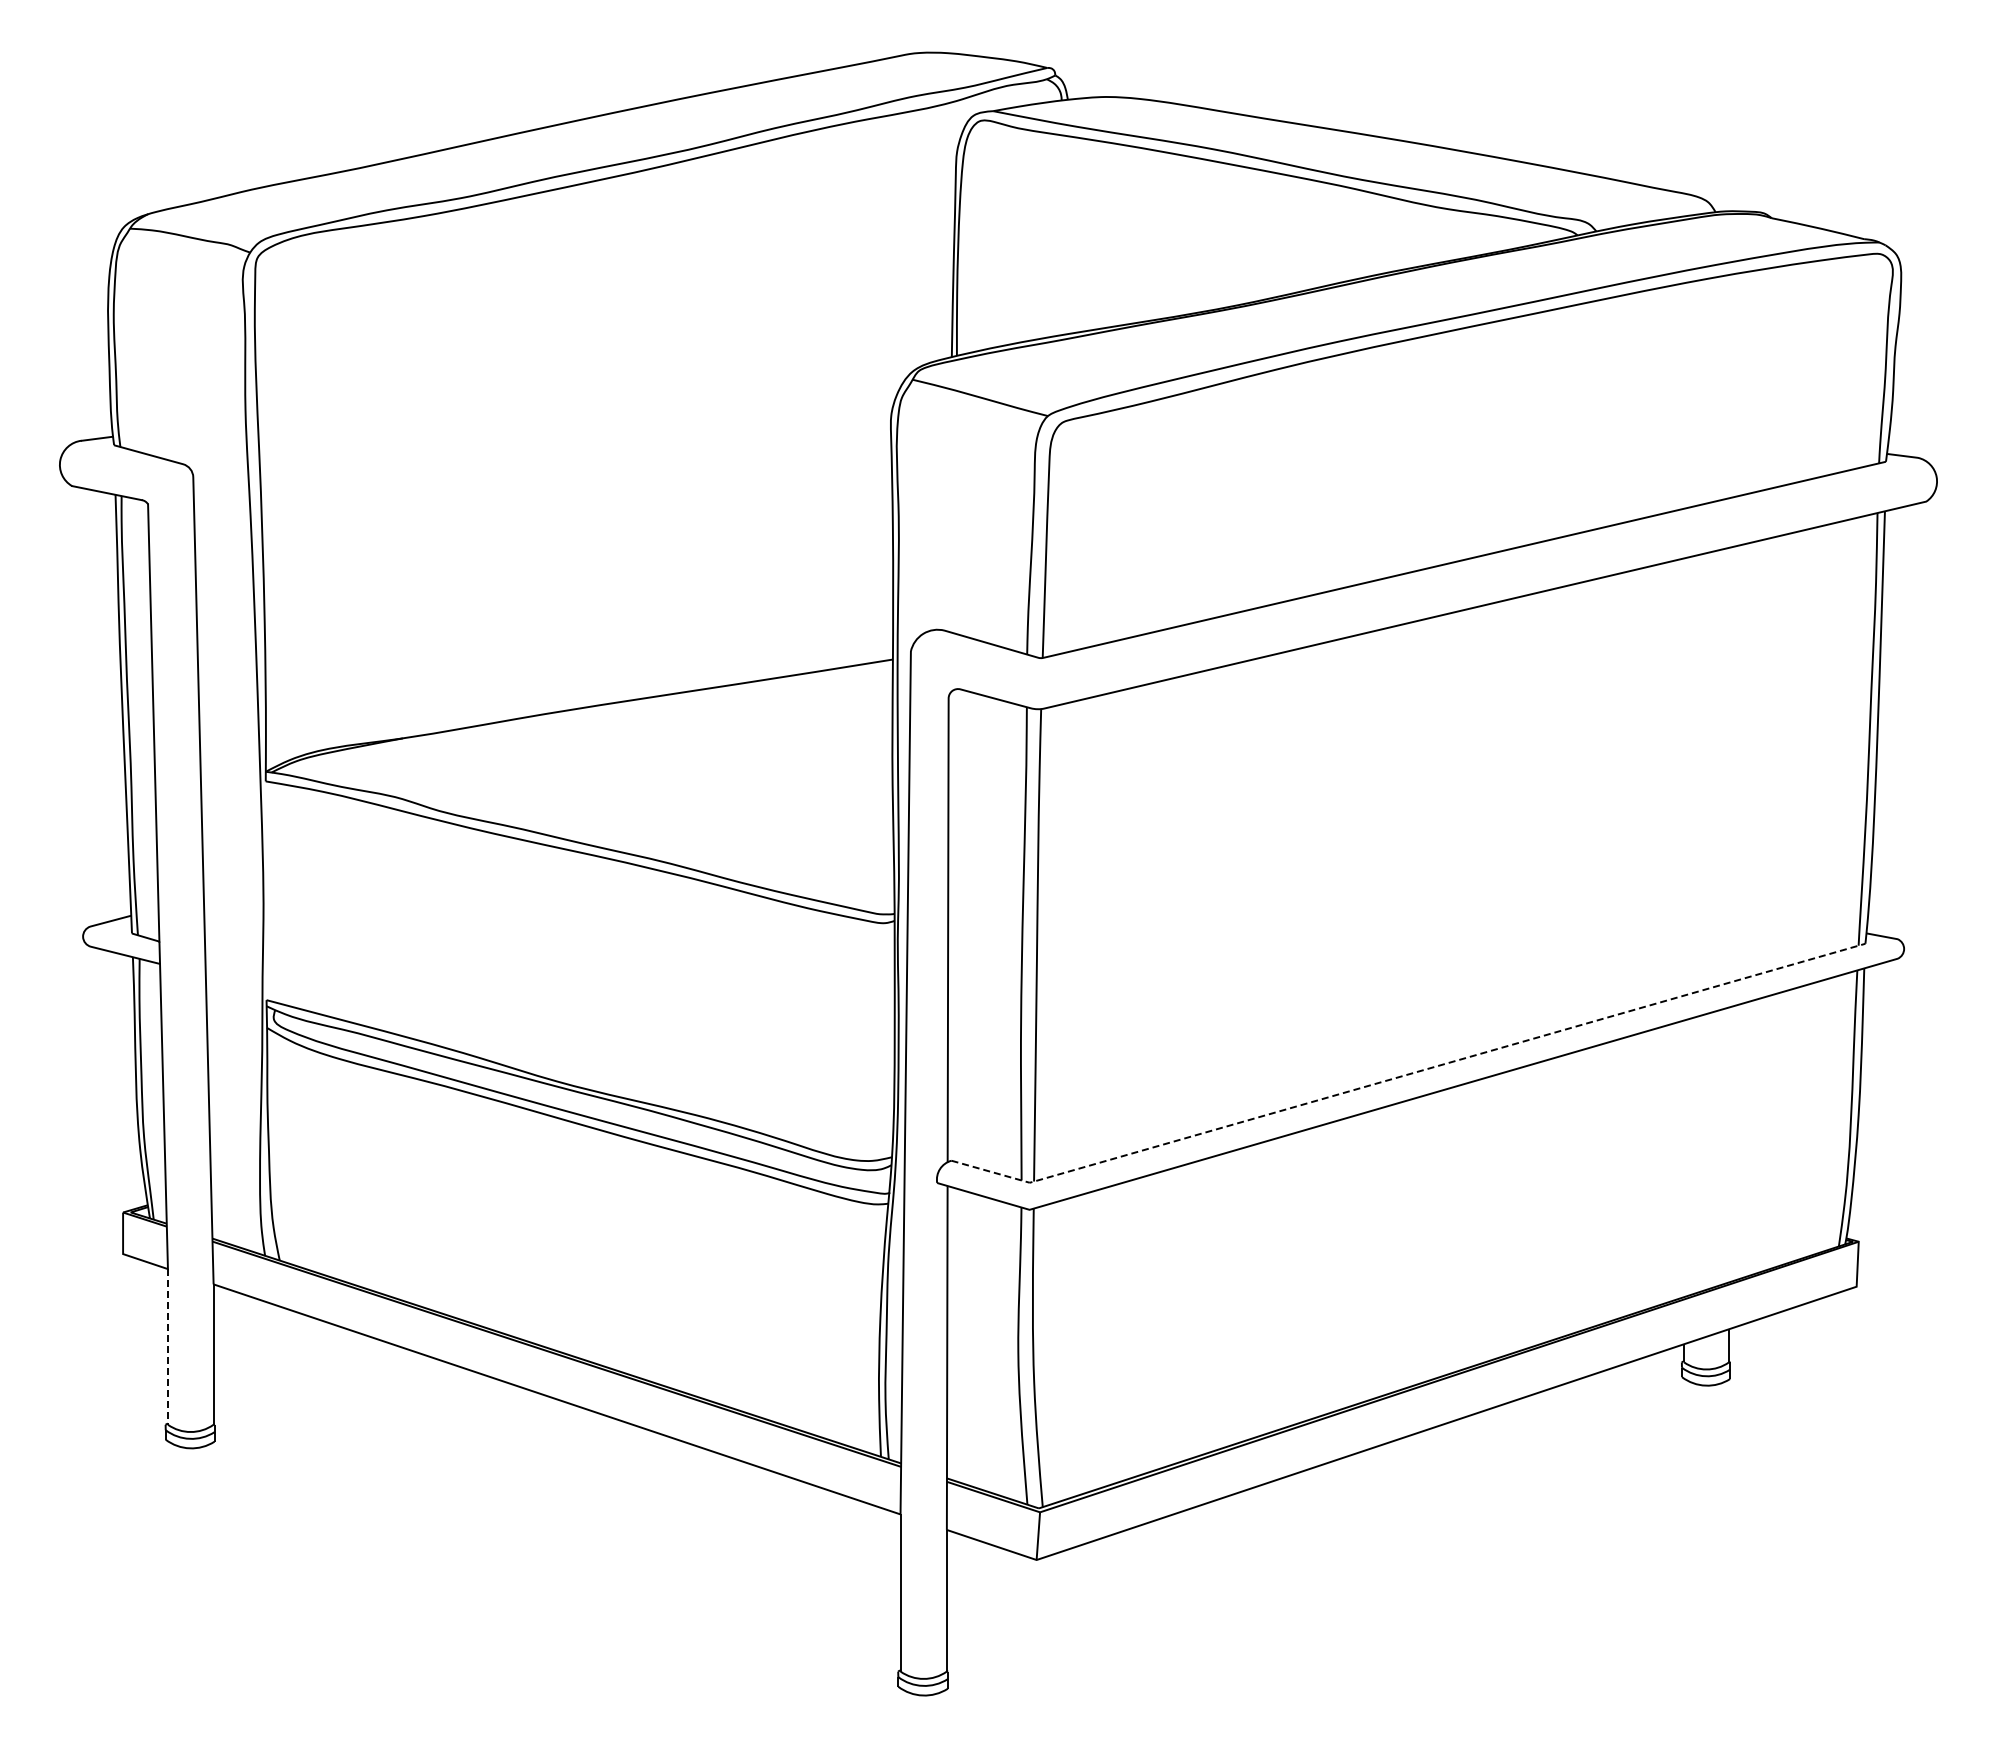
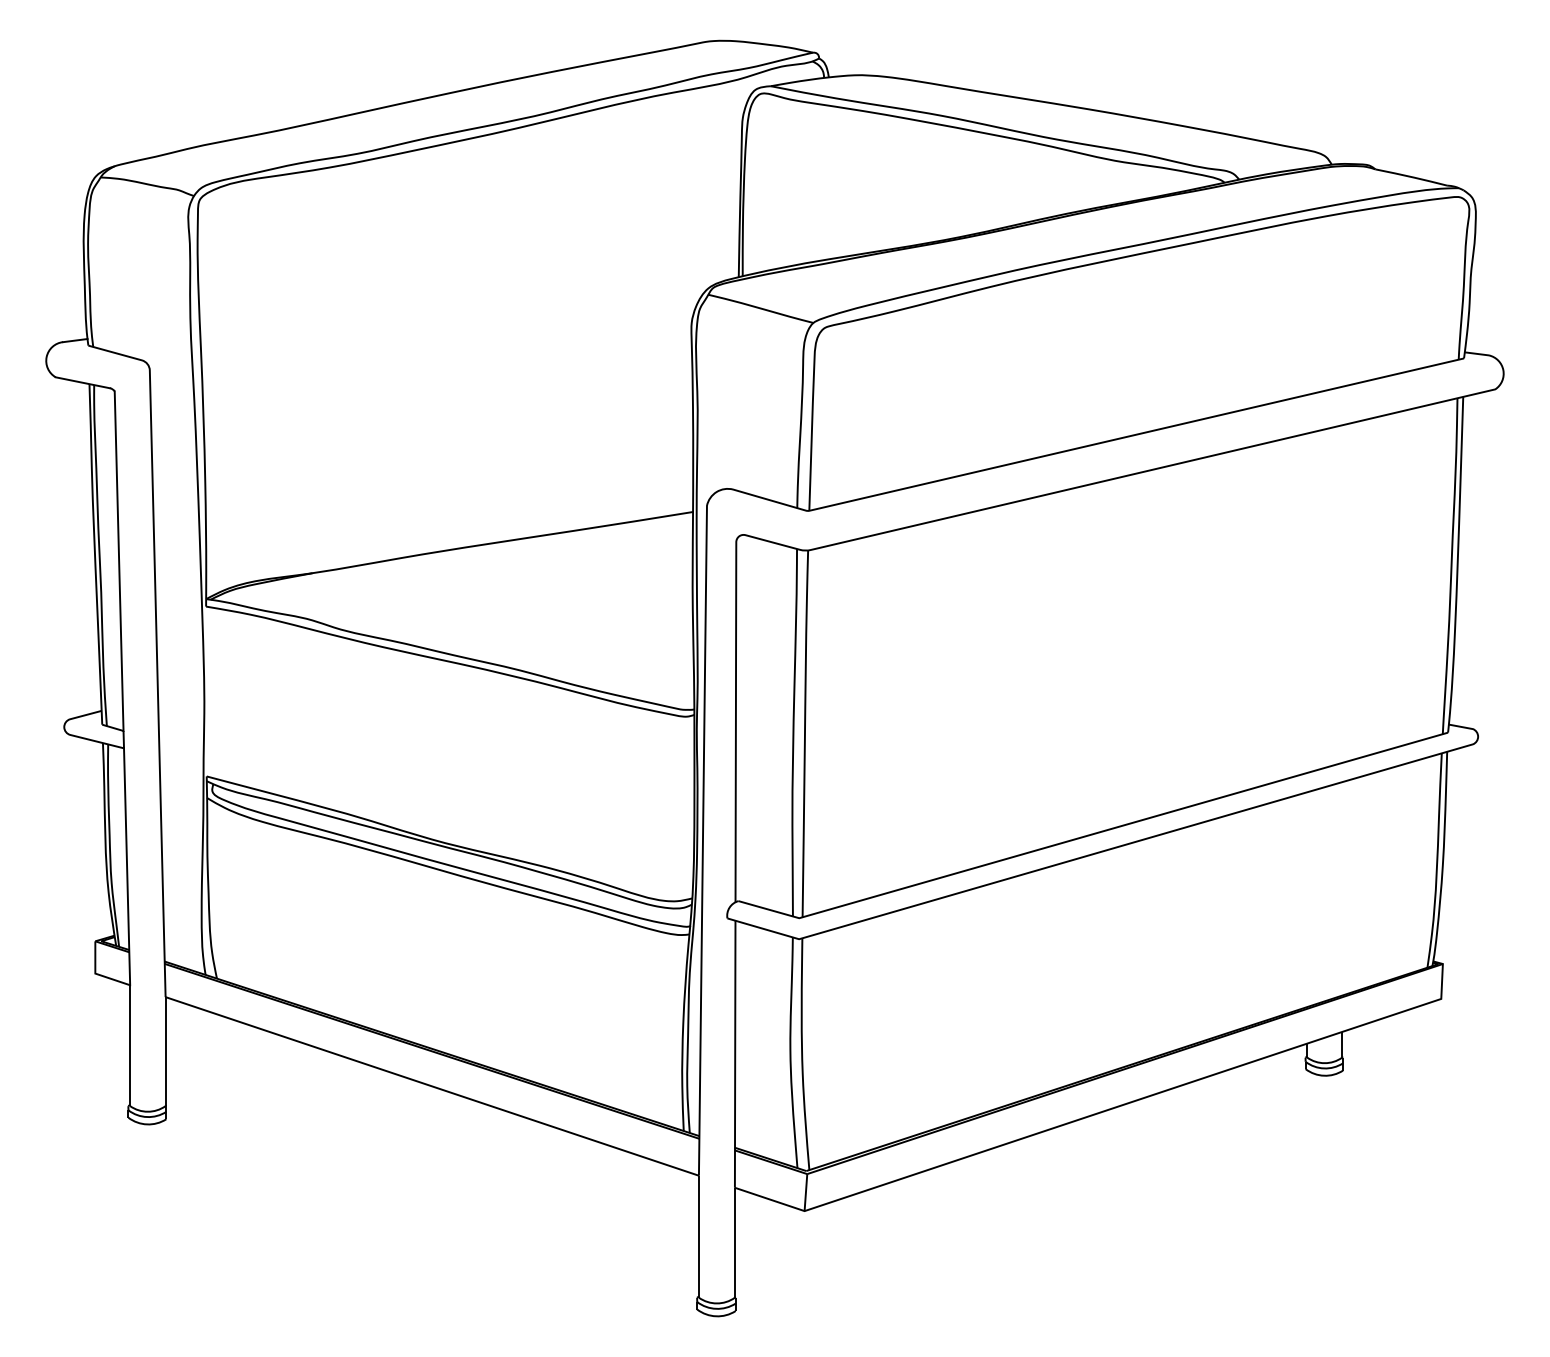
line: (1408, 1074) -> (1093, 834), dashed -> solid
line: (167, 1346) -> (129, 1045), dashed -> solid

